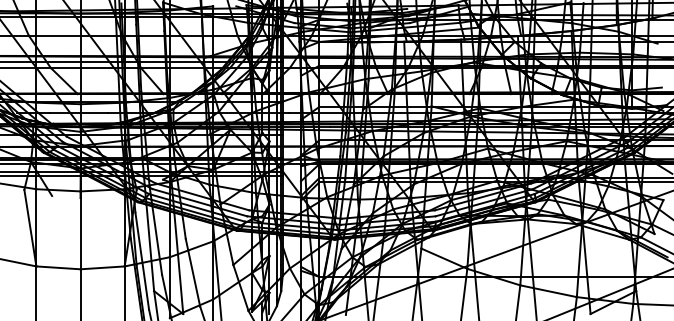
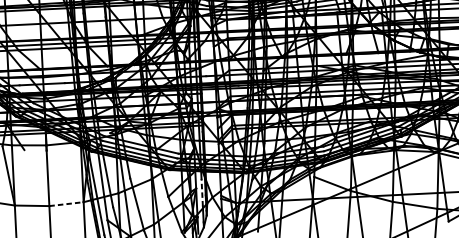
line: (276, 261) -> (201, 192), solid -> dashed
line: (103, 267) -> (67, 203), solid -> dashed

